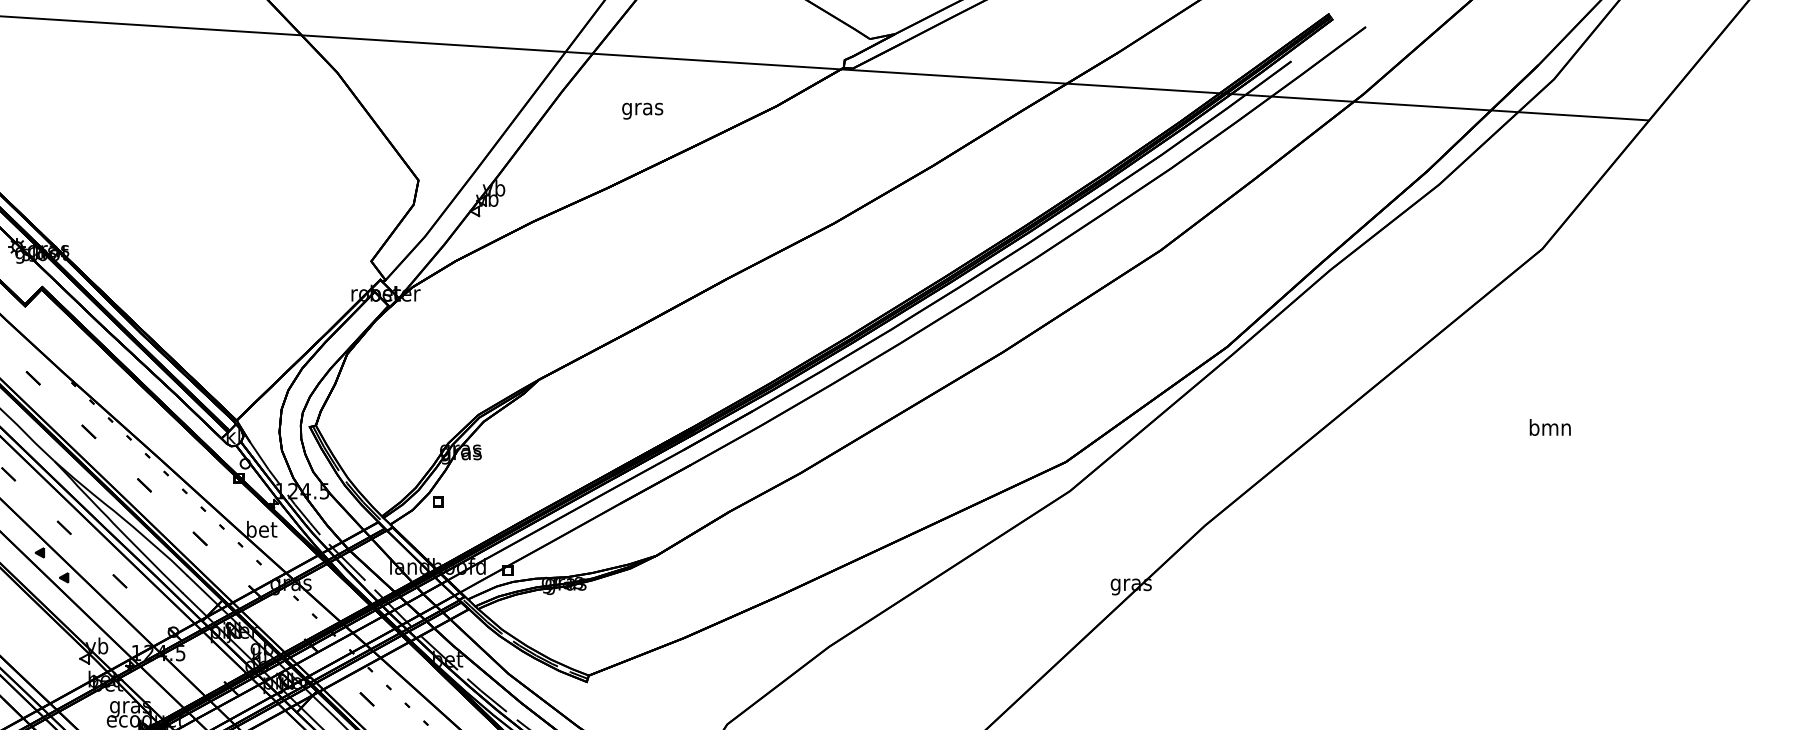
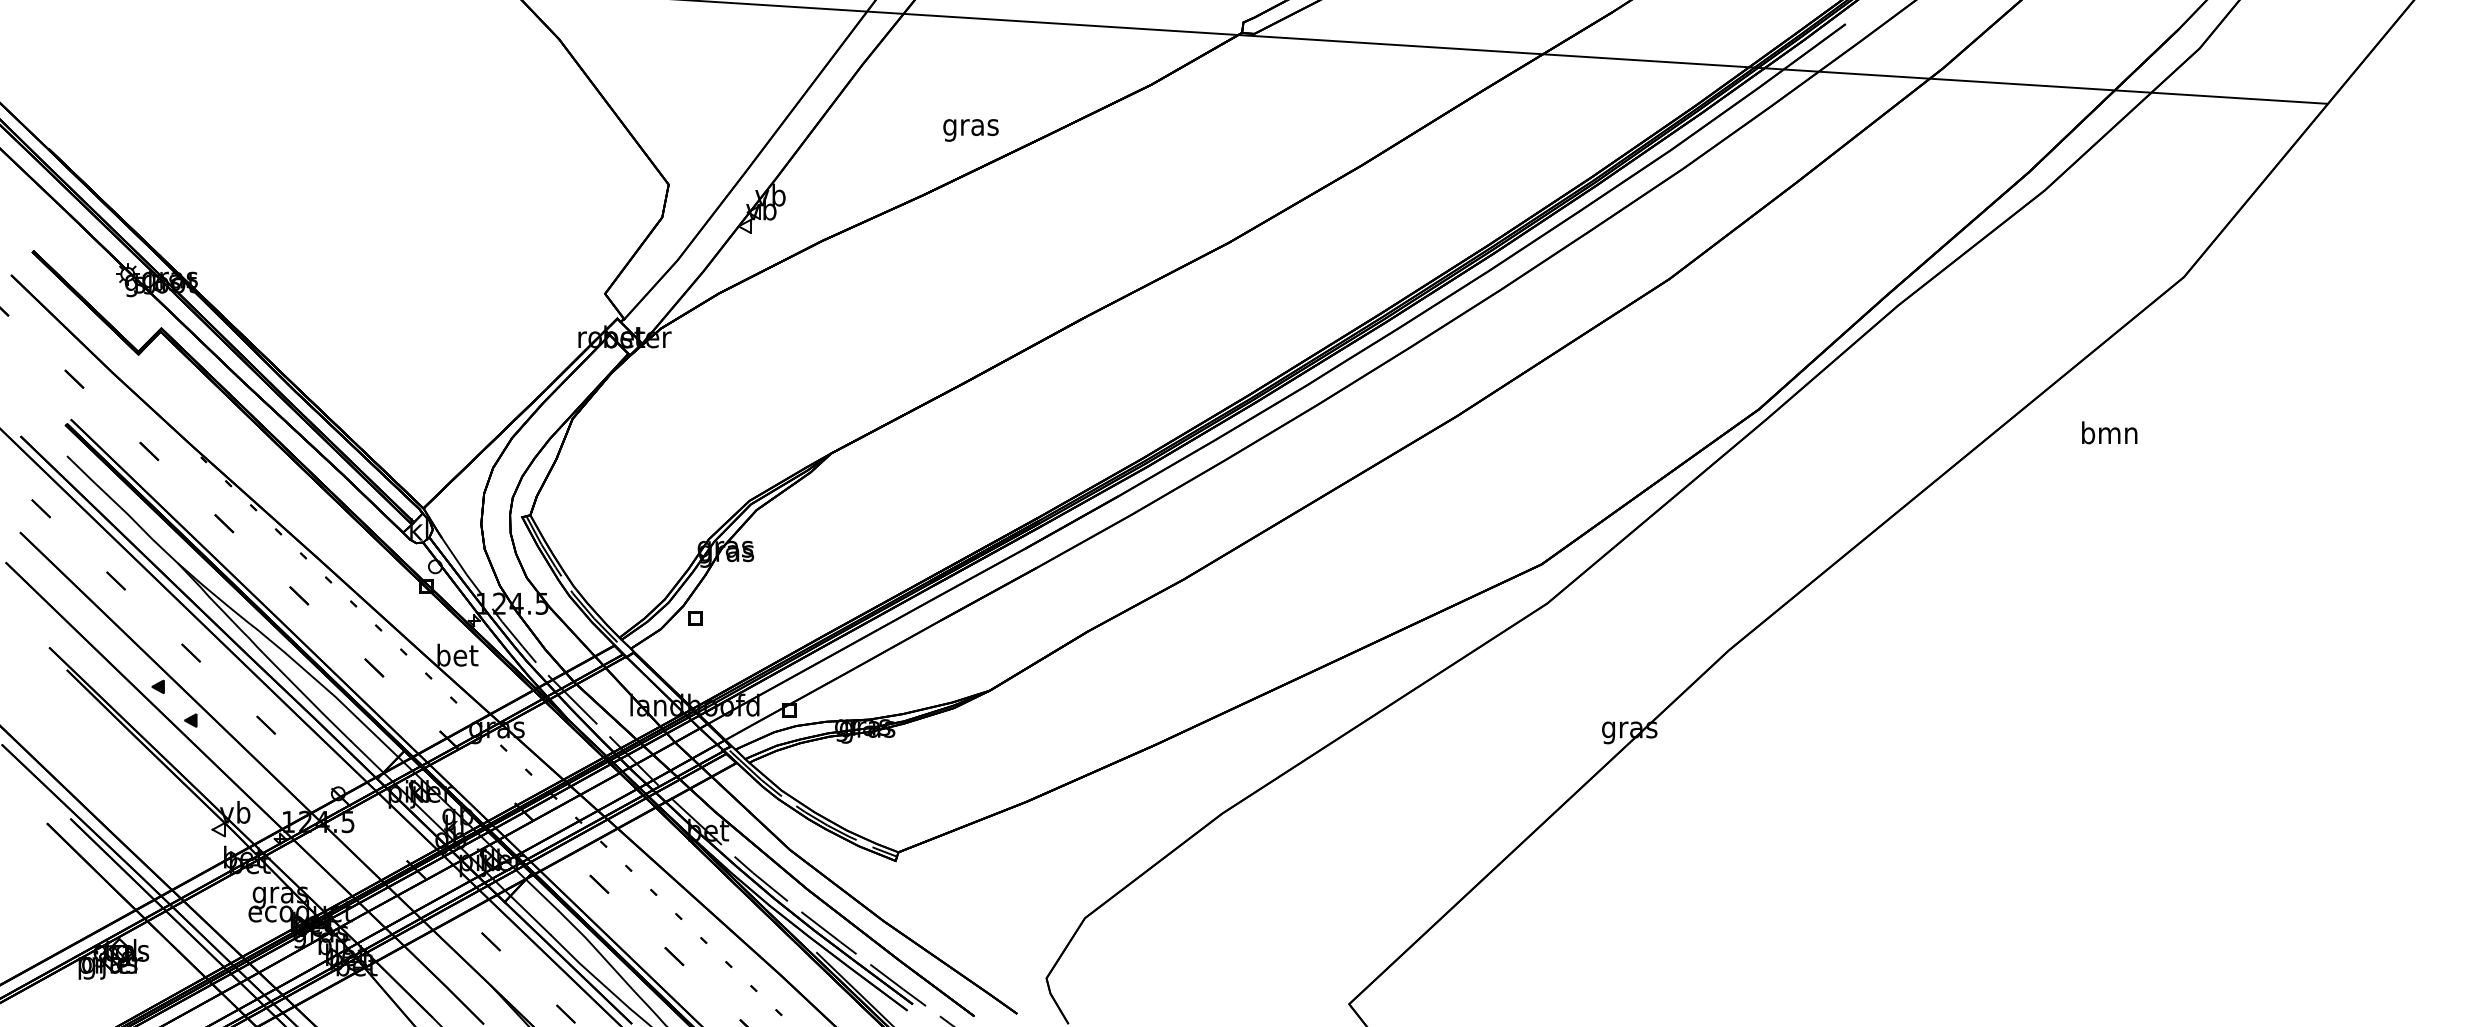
text: (642, 111) -> (970, 130), moved
text: (1550, 427) -> (2109, 432), moved

